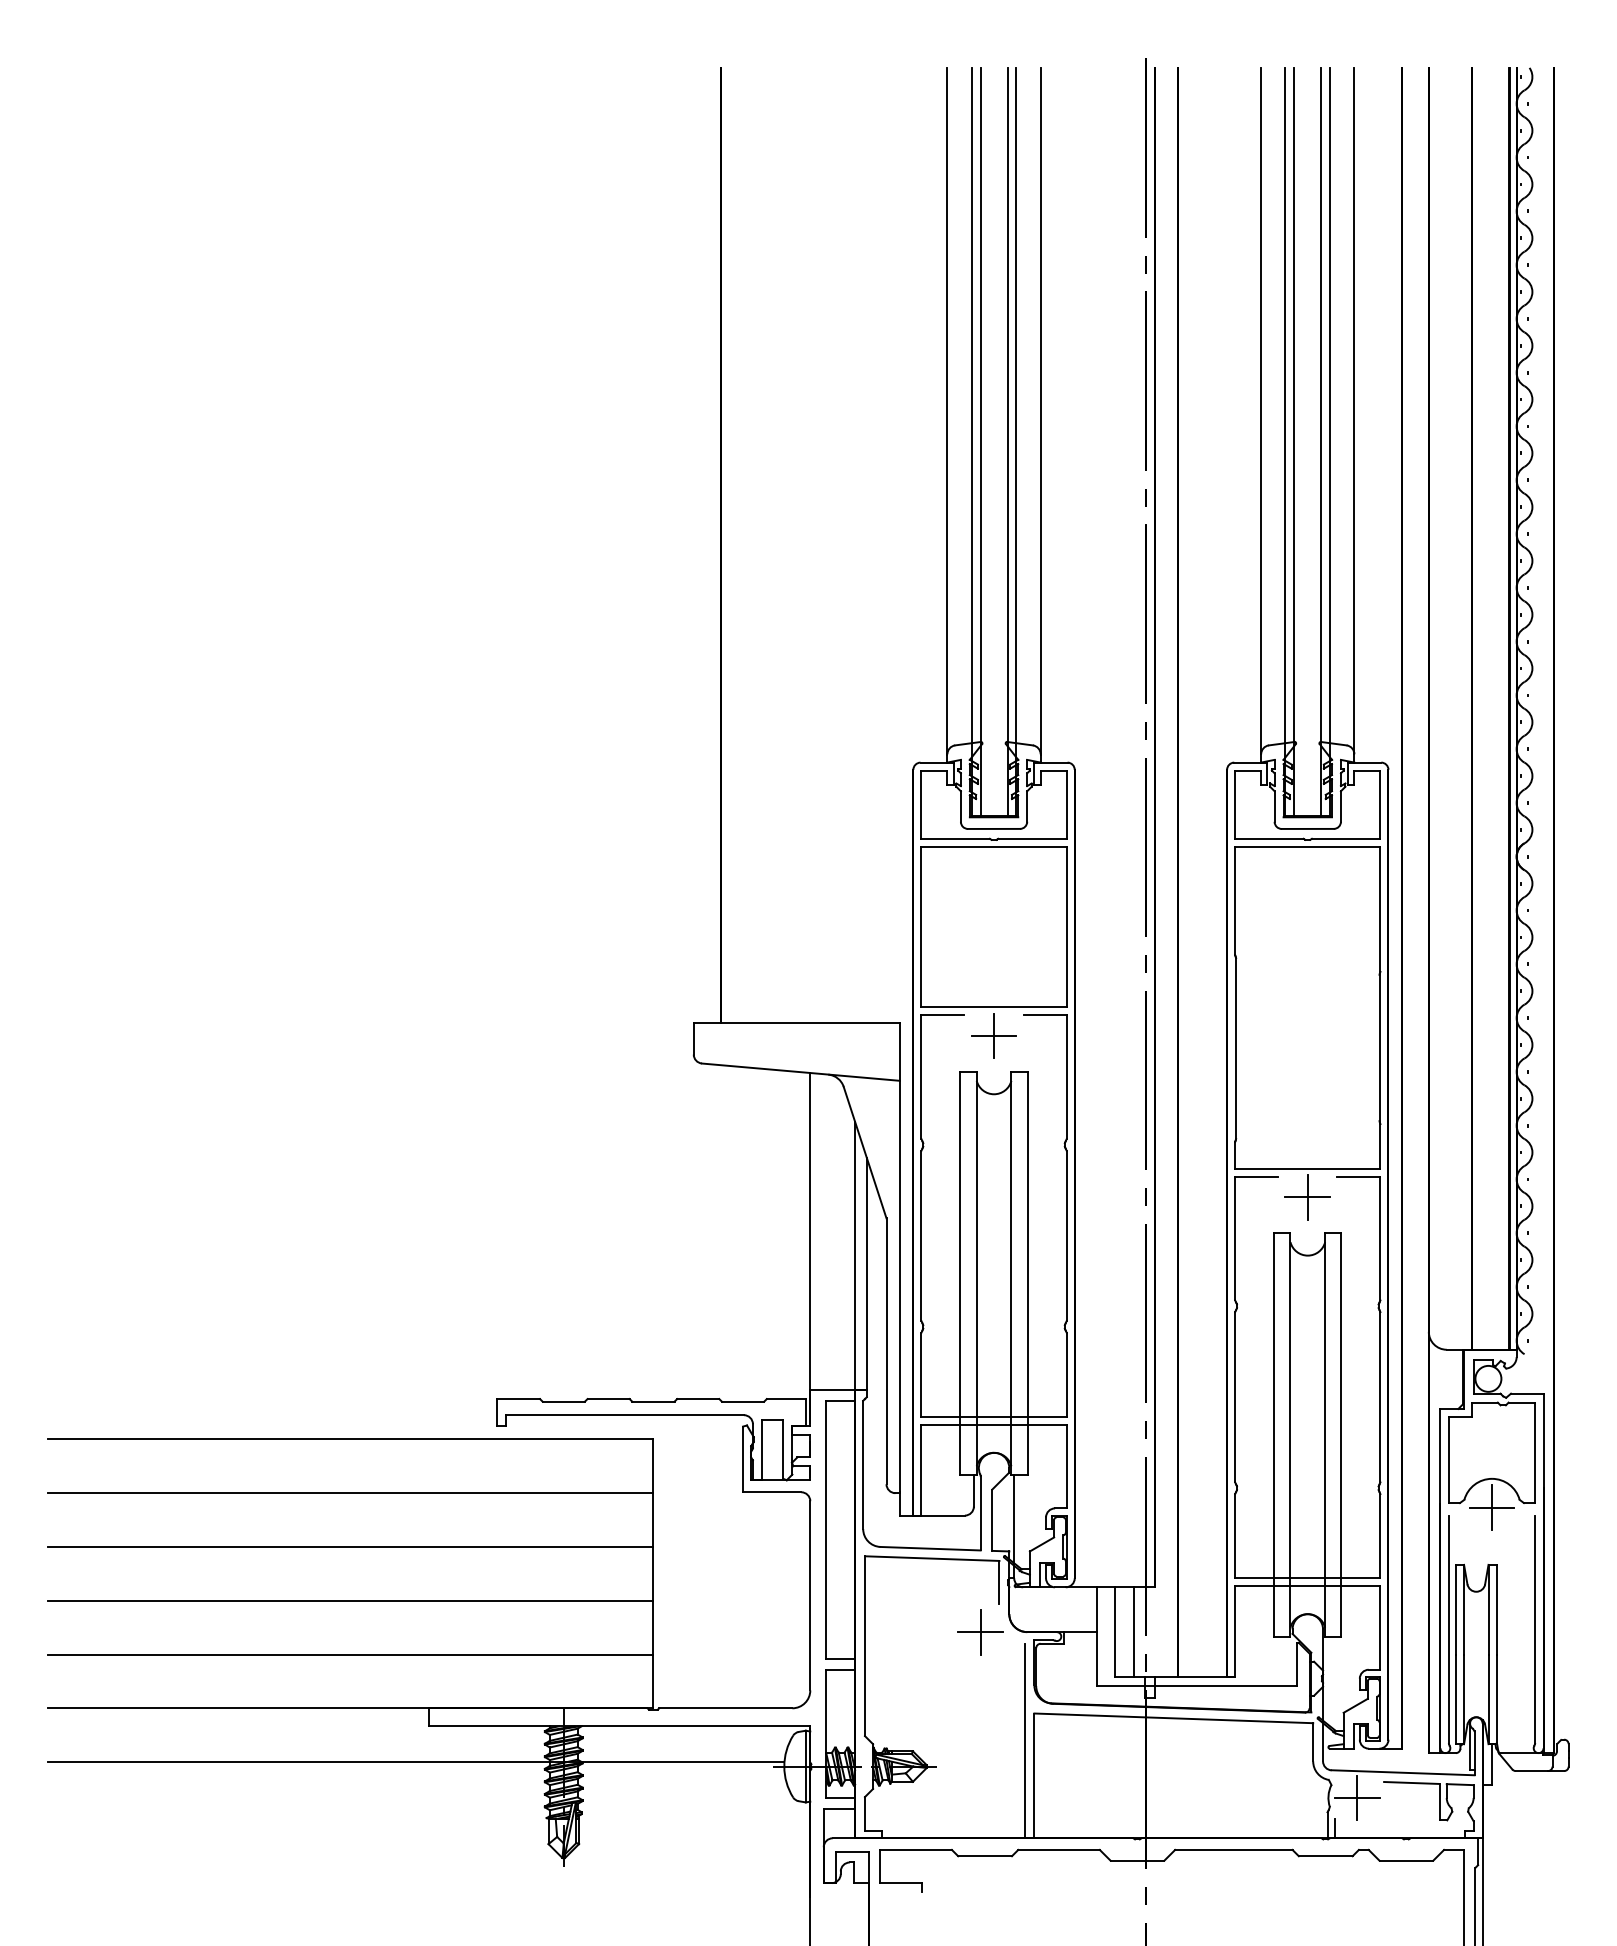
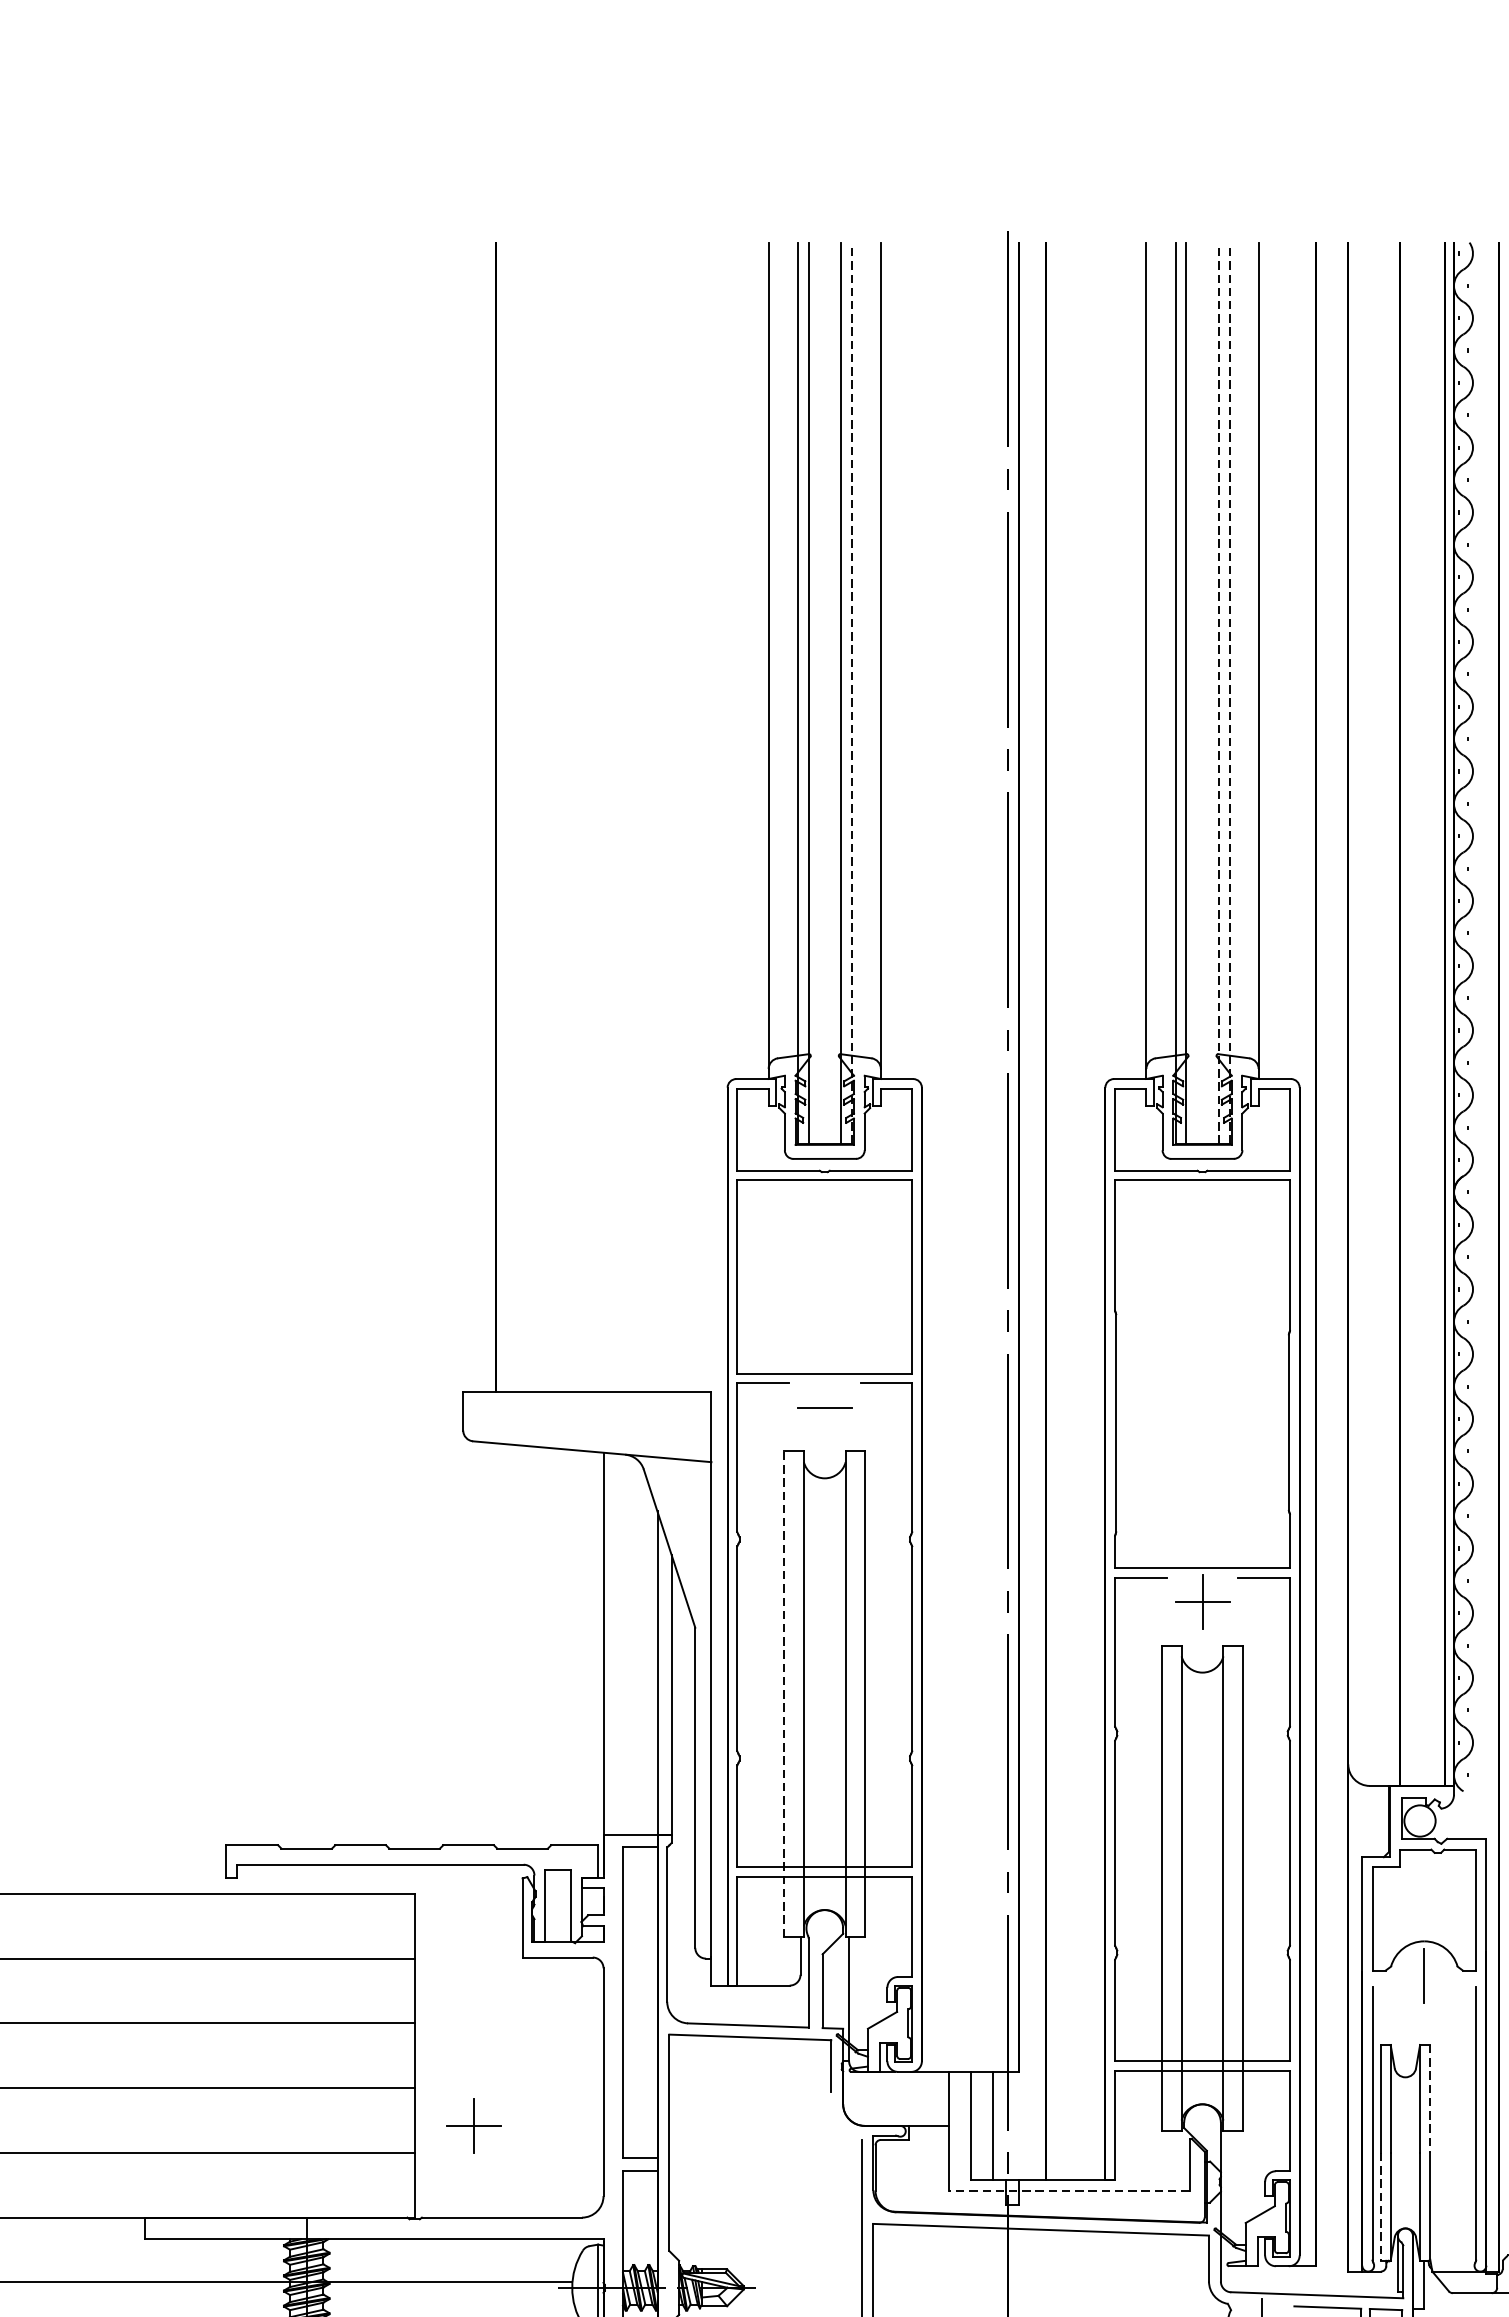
line: (1016, 441) -> (851, 692), solid -> dashed
line: (1321, 441) -> (1219, 692), solid -> dashed
line: (1330, 441) -> (1229, 692), solid -> dashed
line: (994, 1035) -> (825, 1407), removed
line: (960, 1273) -> (784, 1694), solid -> dashed
line: (1491, 1507) -> (1423, 1975), removed
line: (1496, 1609) -> (1429, 2098), solid -> dashed
part: (980, 1632) -> (473, 2126), moved
line: (1197, 1685) -> (1069, 2190), solid -> dashed
line: (1455, 1699) -> (1380, 2207), solid -> dashed

